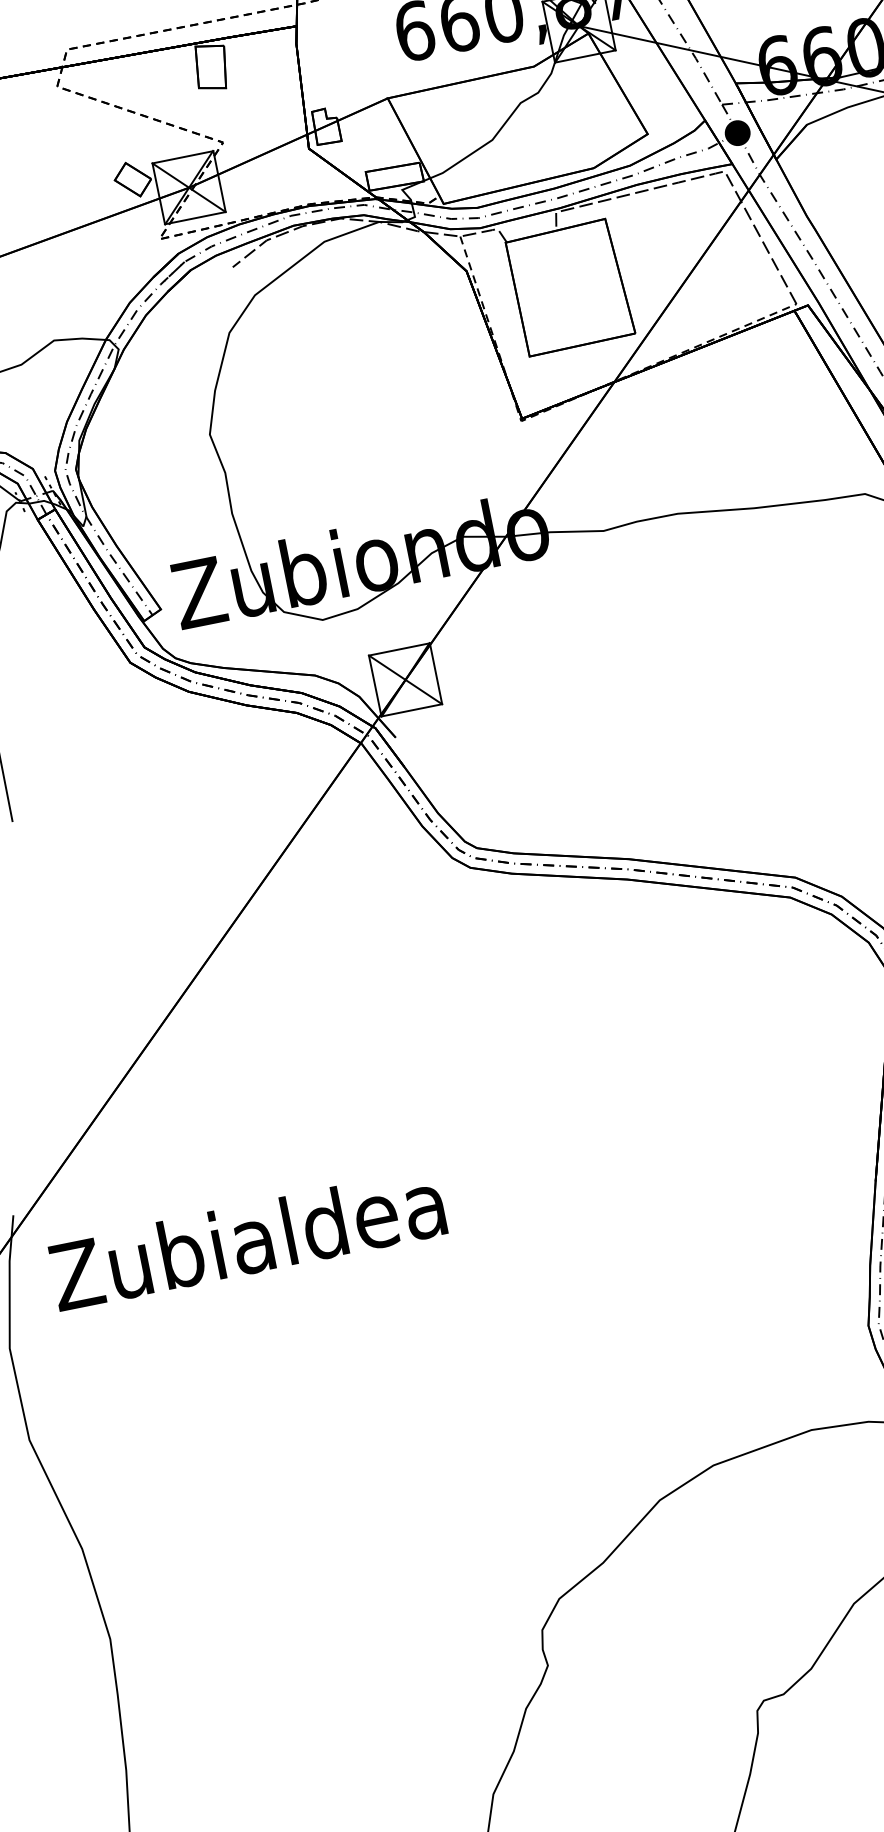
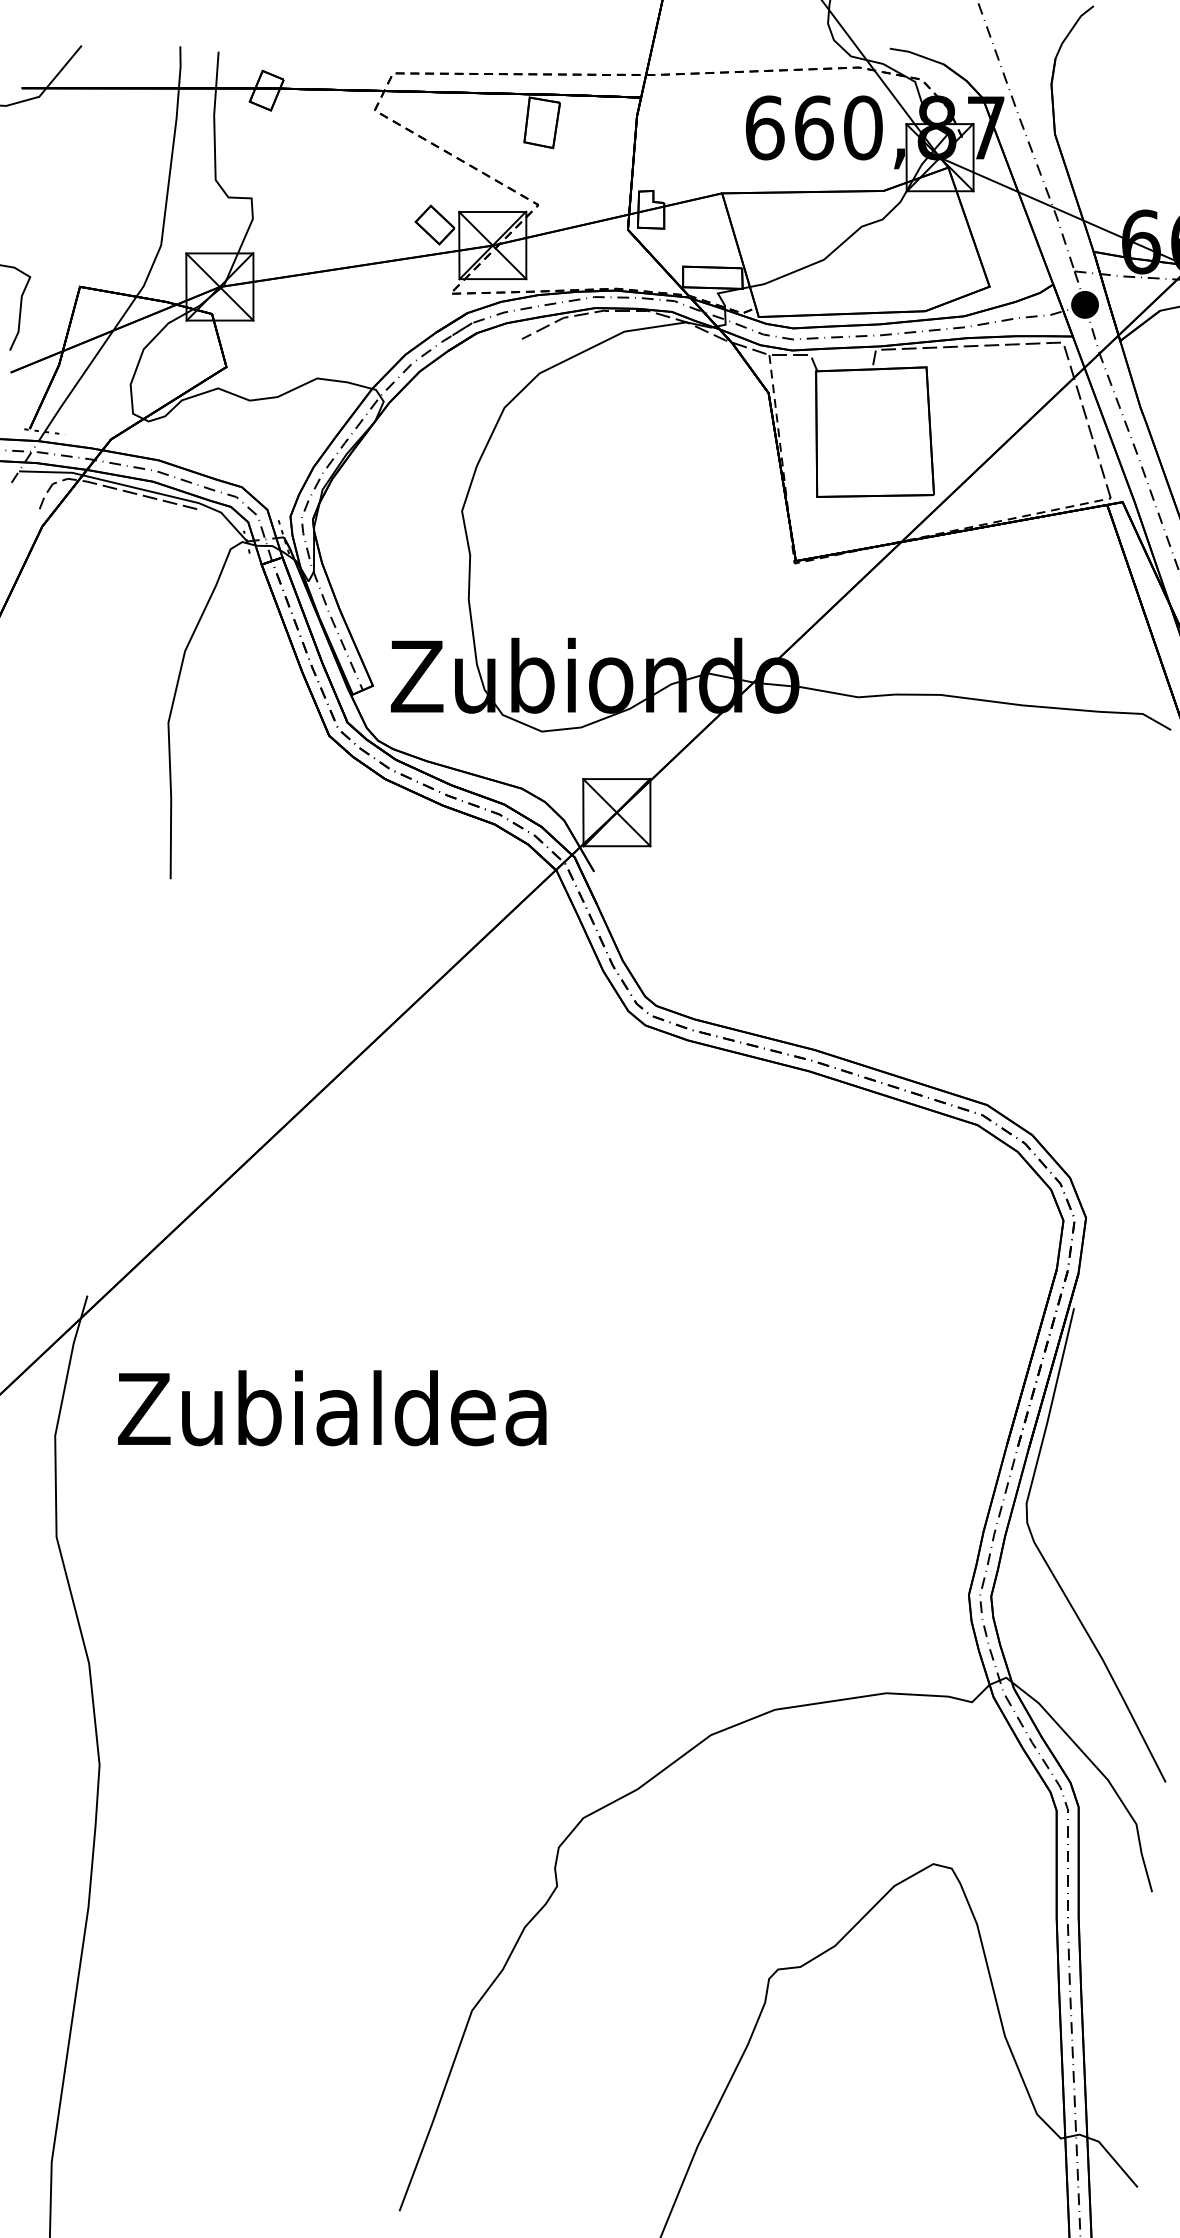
text: (247, 1239) -> (332, 1408), moved

